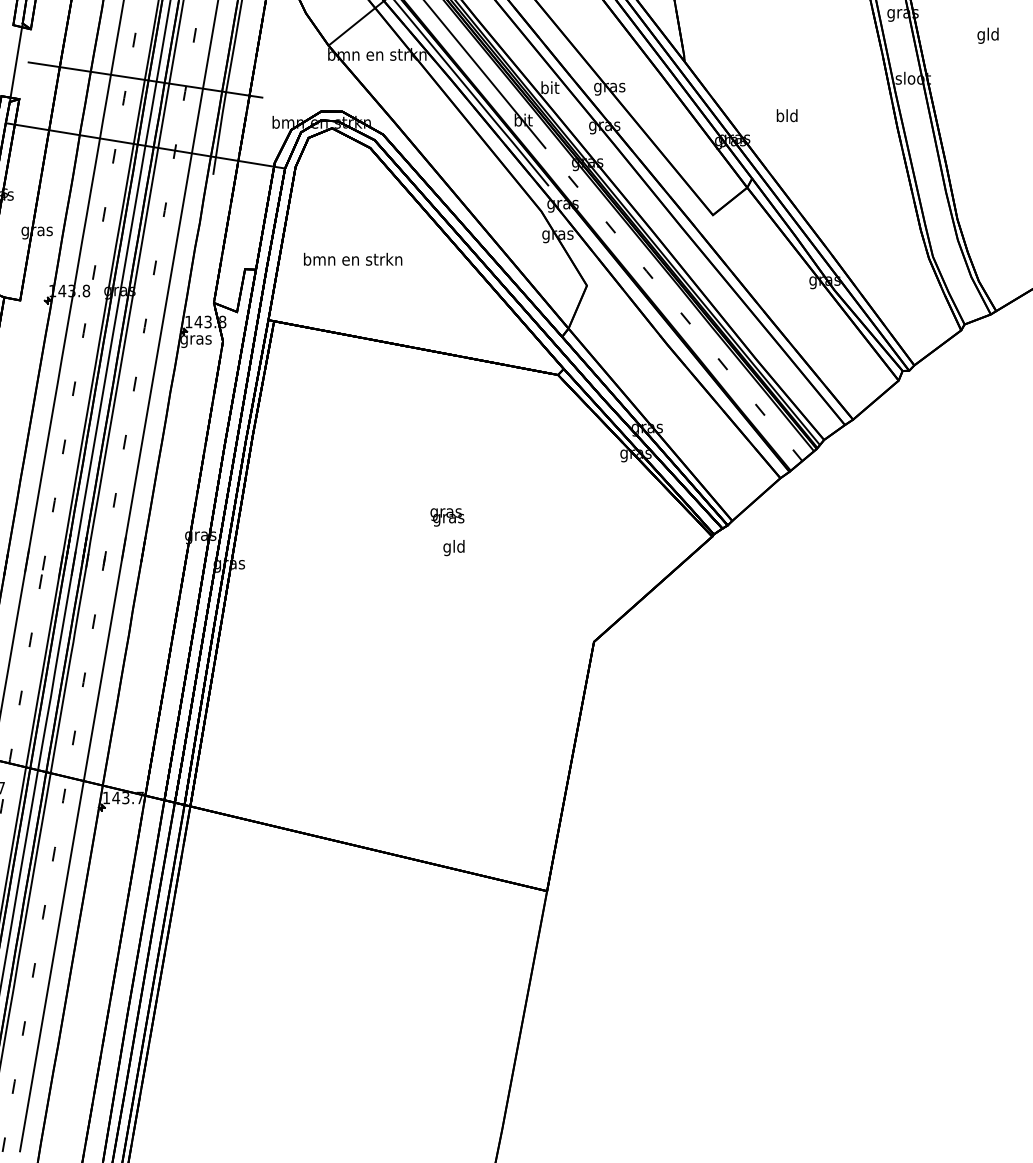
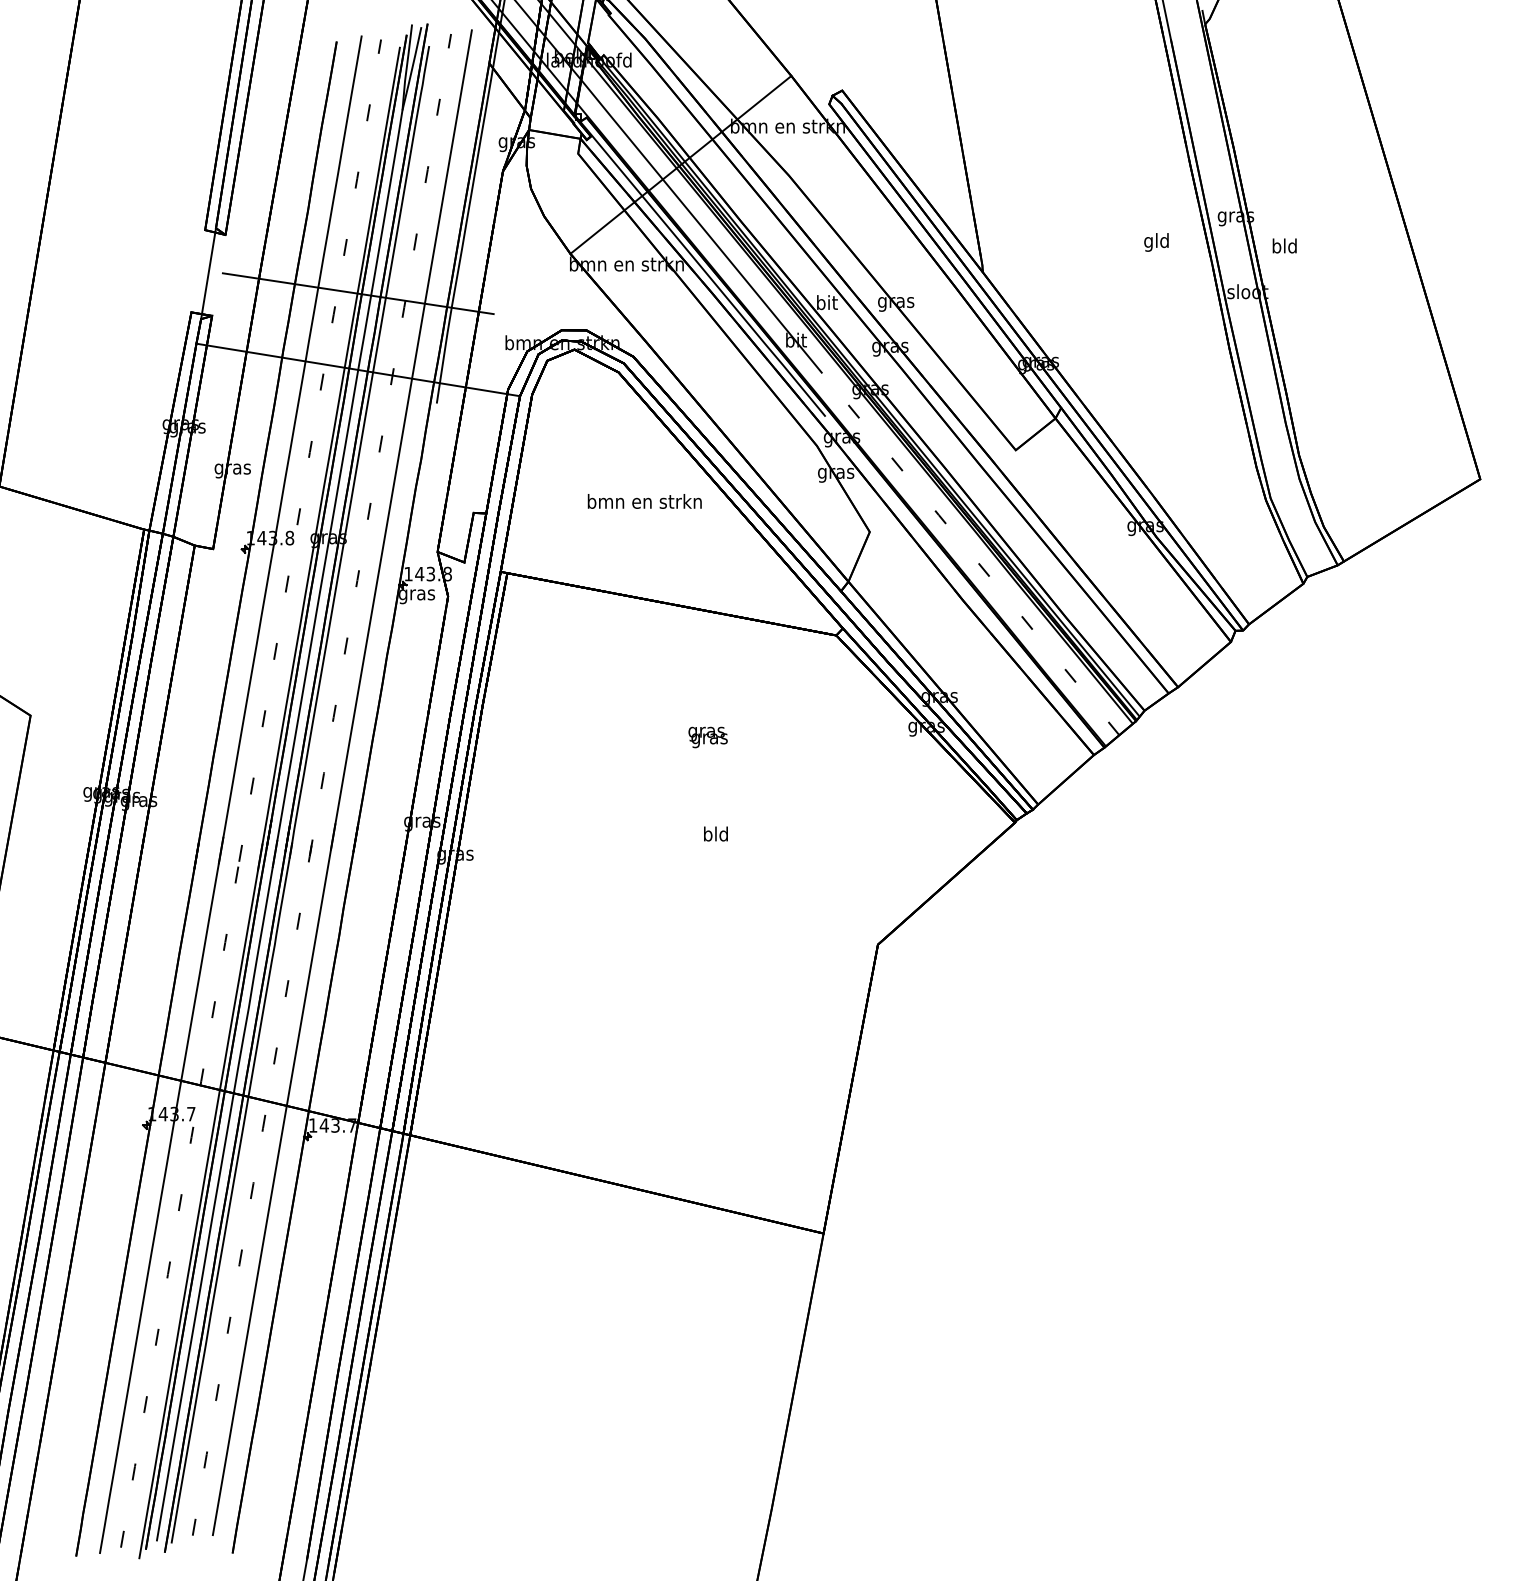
text: (988, 35) -> (1156, 242), moved
text: (786, 115) -> (1284, 245), moved
text: (352, 259) -> (644, 501), moved
text: (446, 517) -> (707, 737), moved
text: (446, 547) -> (707, 835), gld -> bld

